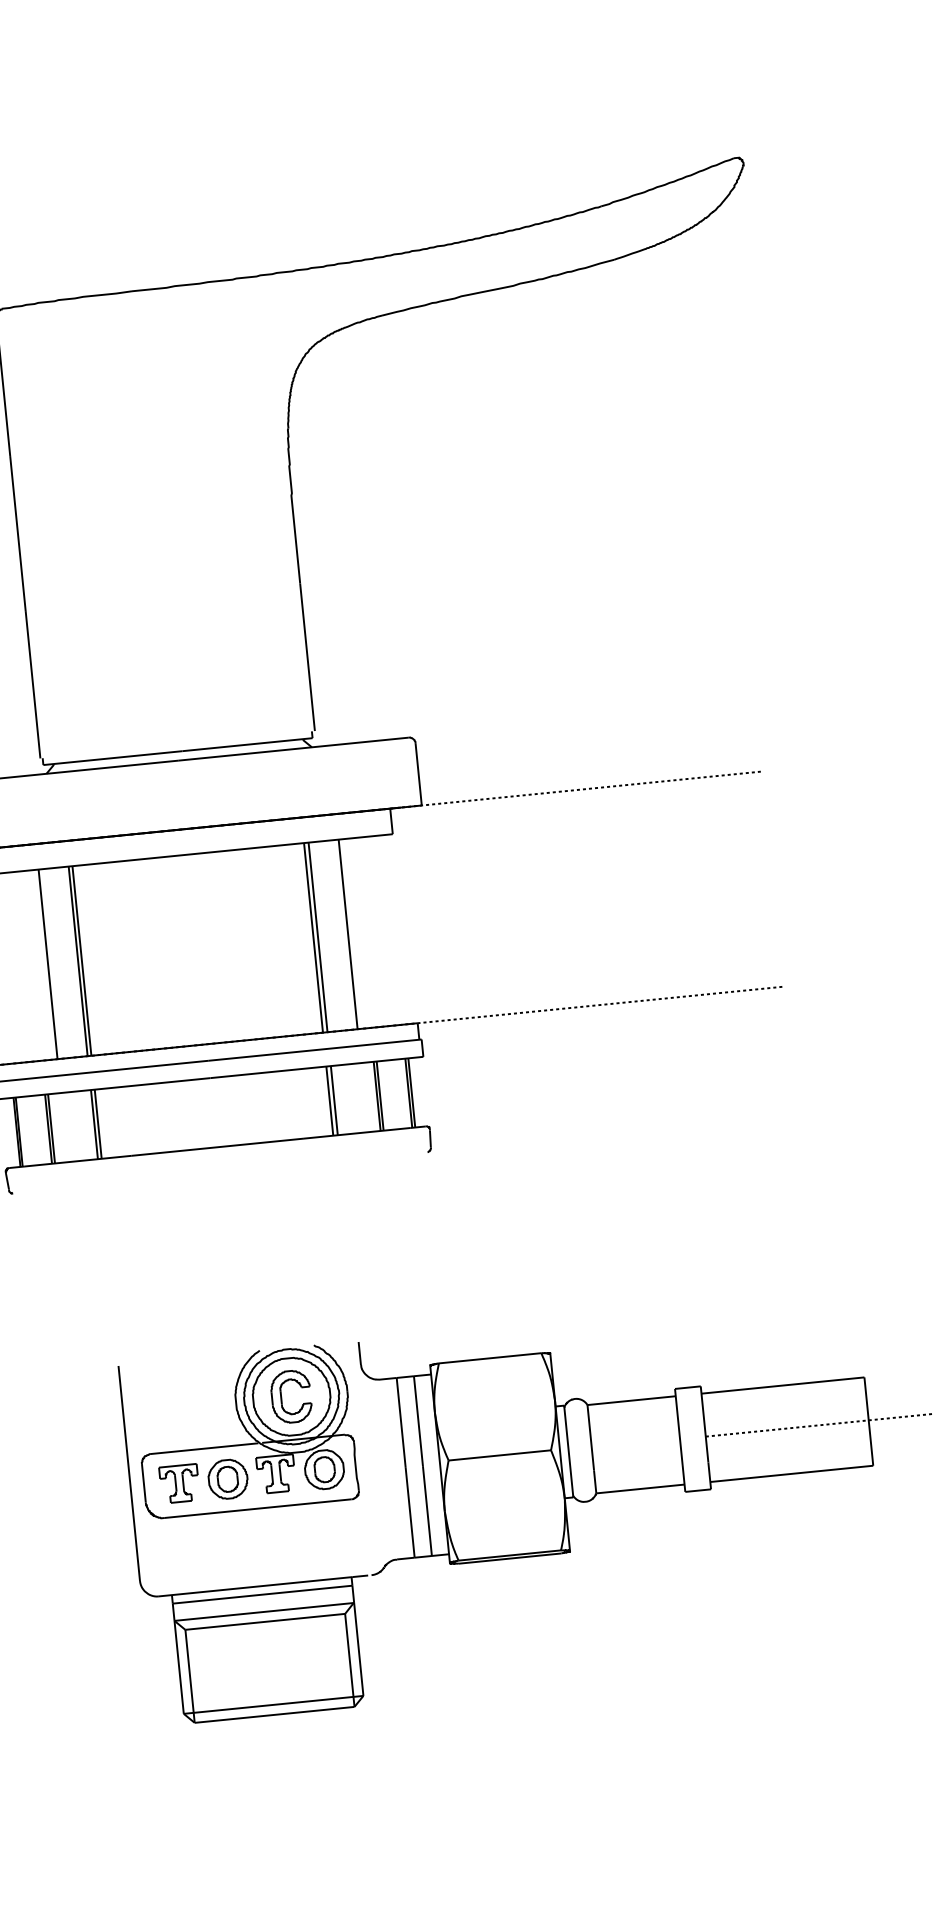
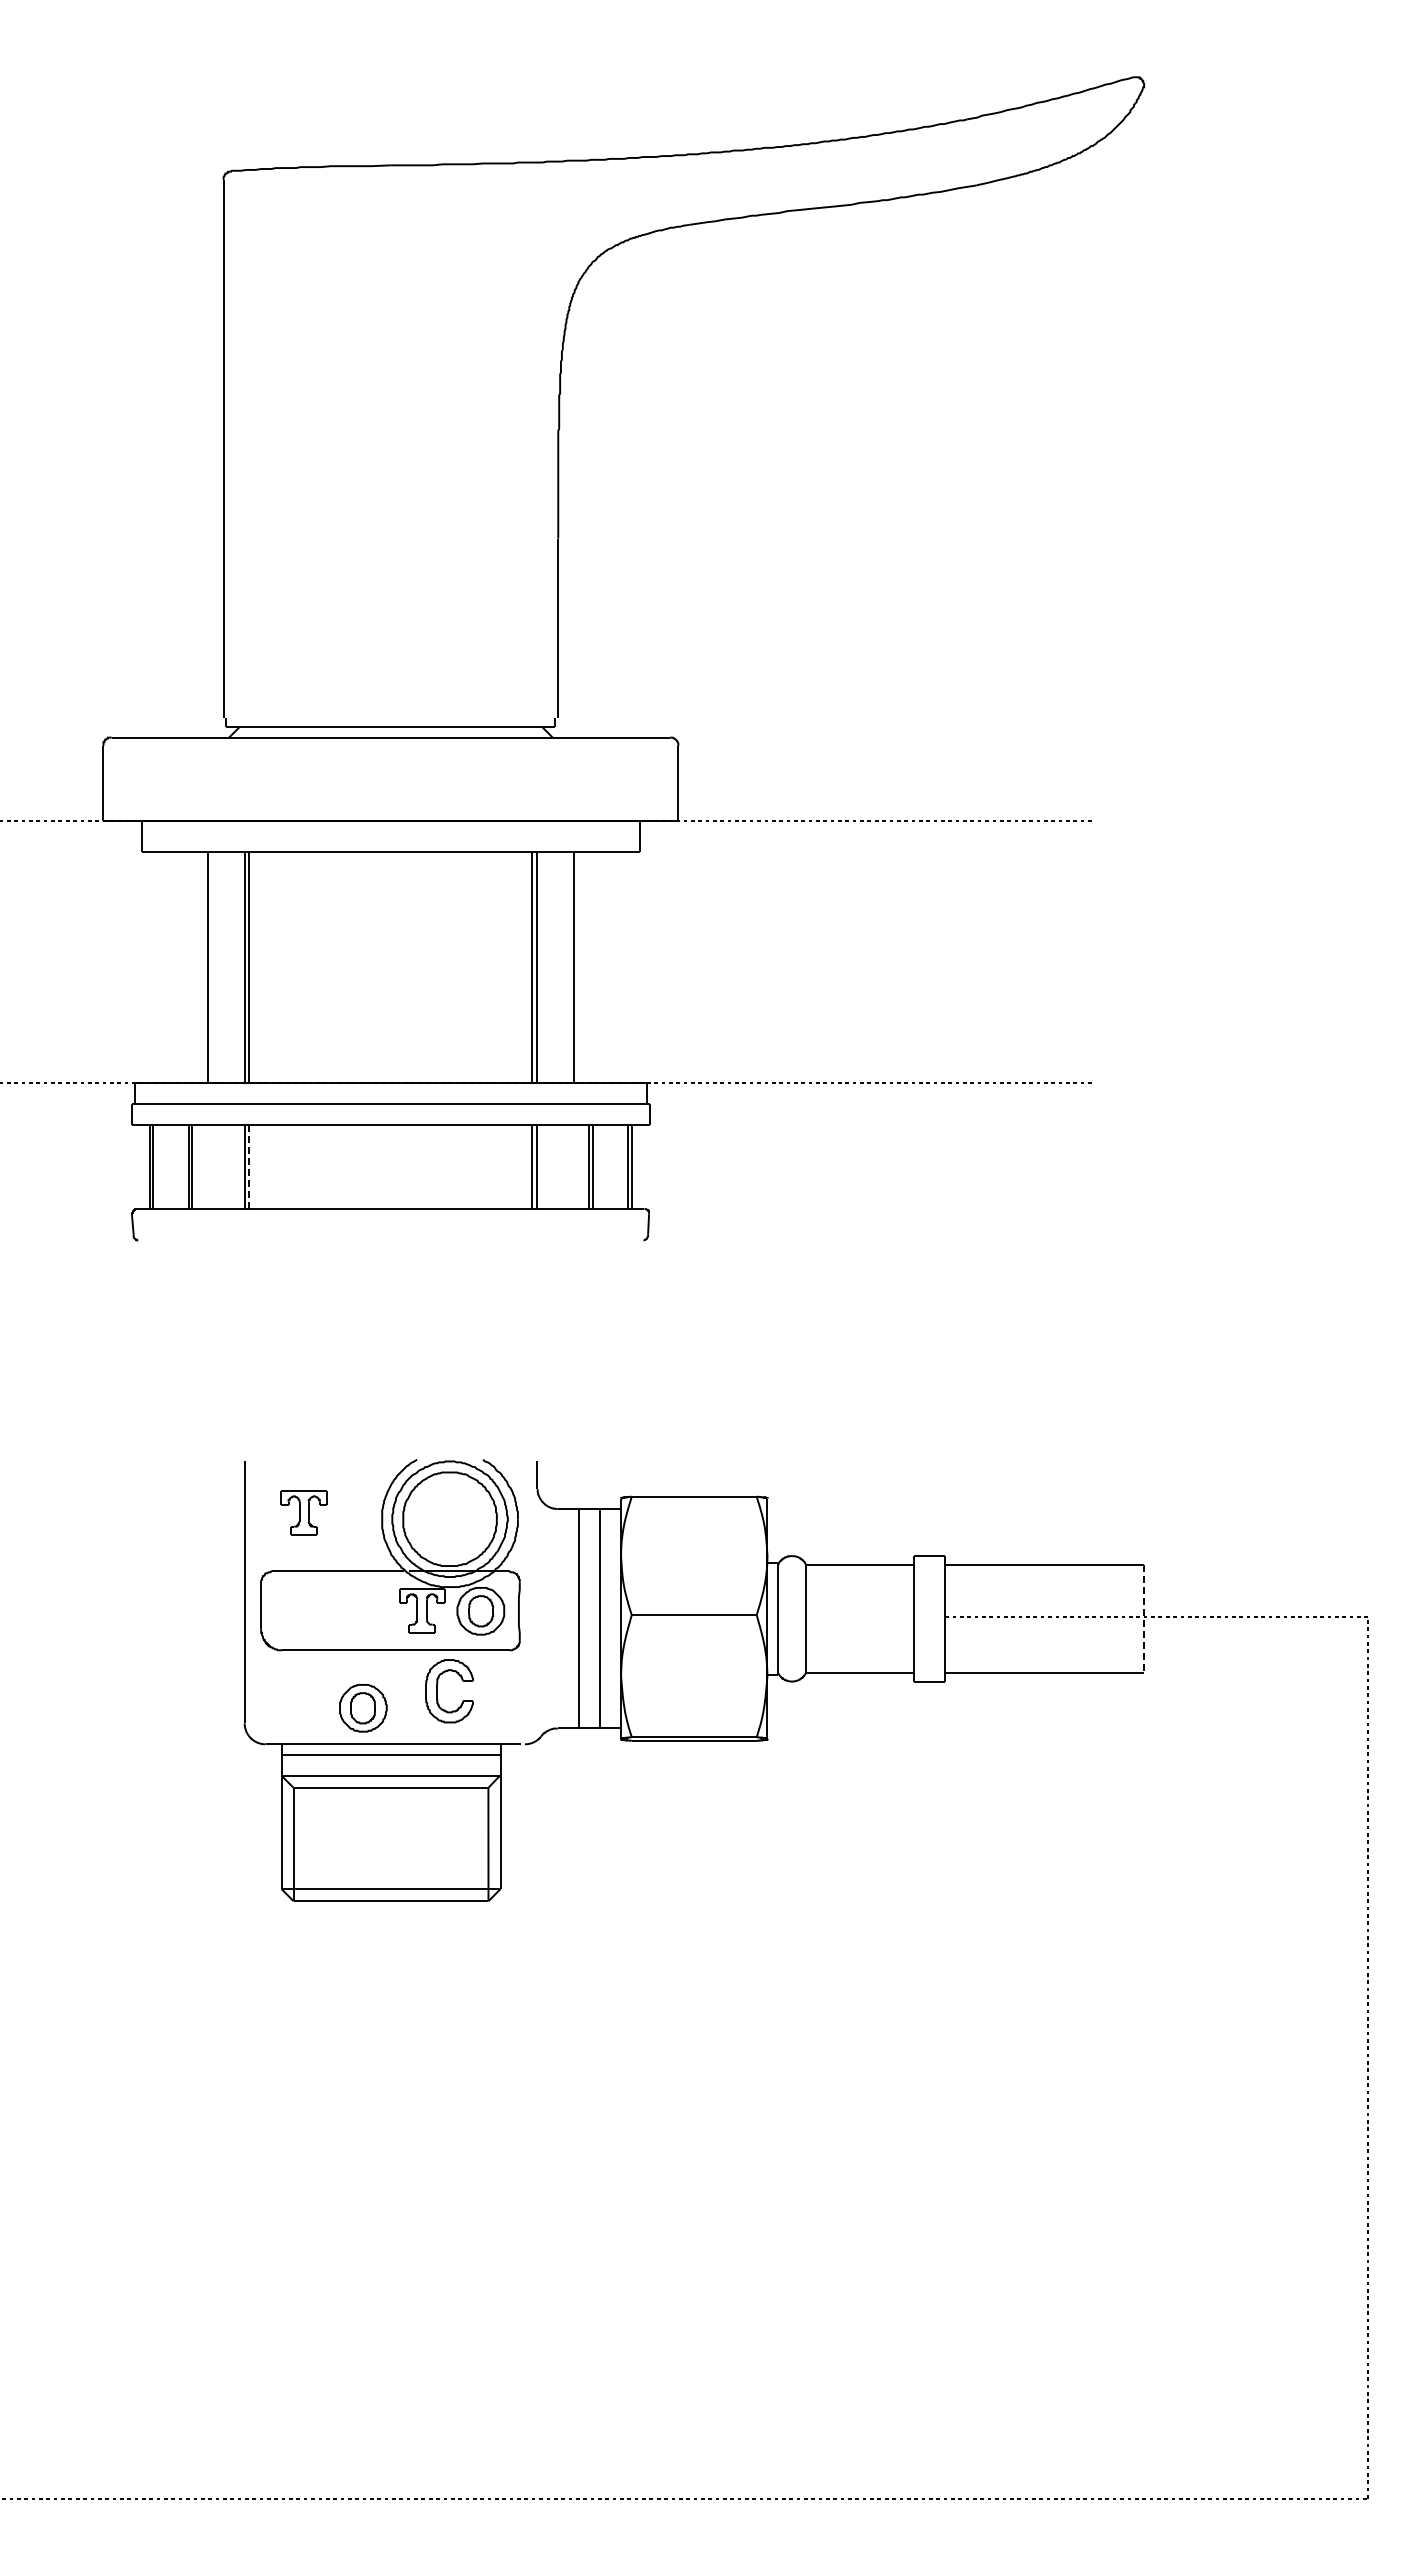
line: (98, 1124) -> (249, 1167), solid -> dashed
part: (281, 1397) -> (437, 1691), moved
line: (868, 1421) -> (1143, 1618), solid -> dashed
part: (228, 1479) -> (363, 1708), moved
part: (178, 1483) -> (303, 1512), moved

